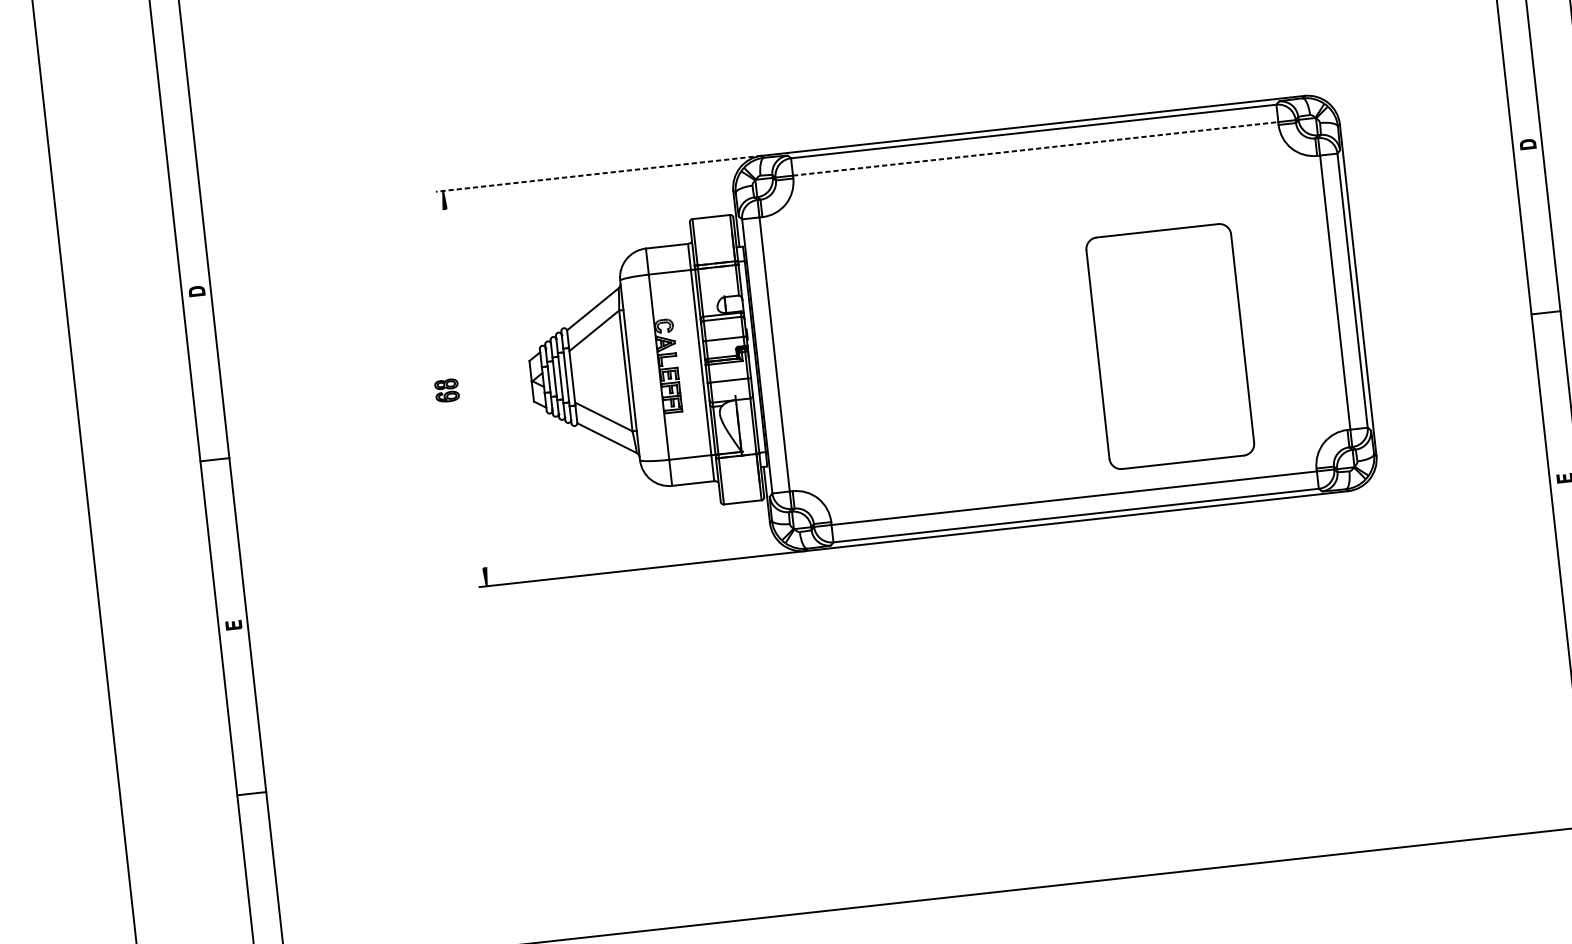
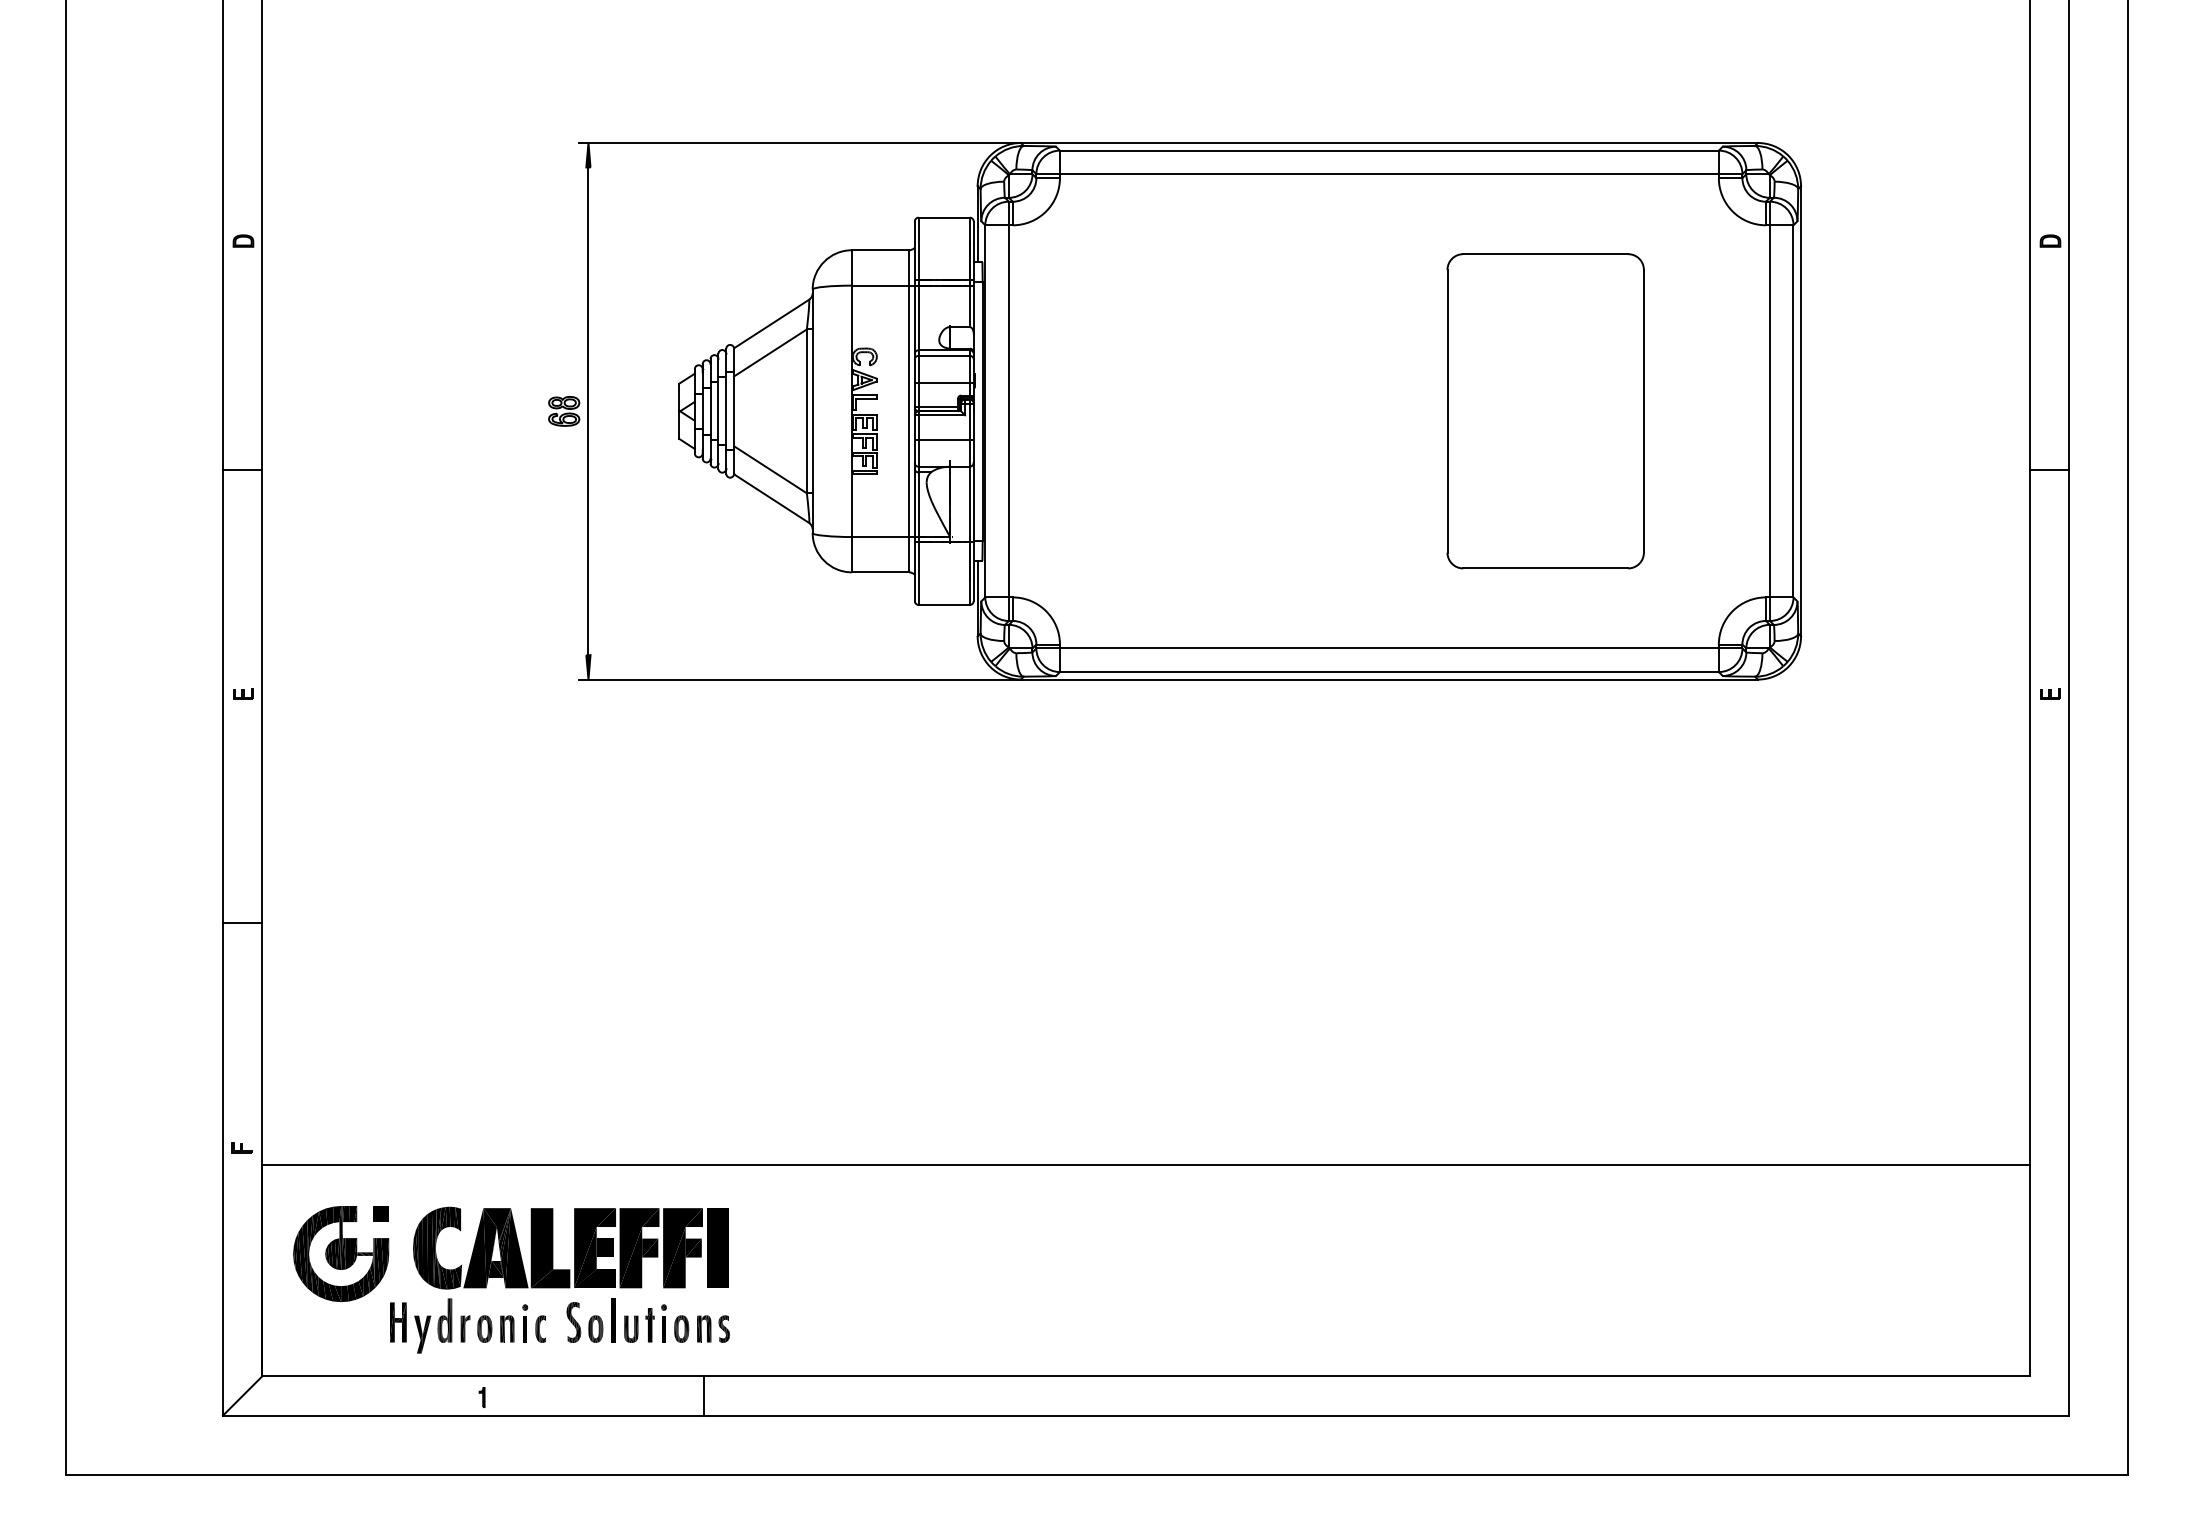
line: (1035, 149) -> (1389, 174), dashed -> solid
line: (598, 174) -> (799, 143), dashed -> solid
part: (1170, 346) -> (1545, 411), moved
line: (464, 388) -> (588, 411), added

